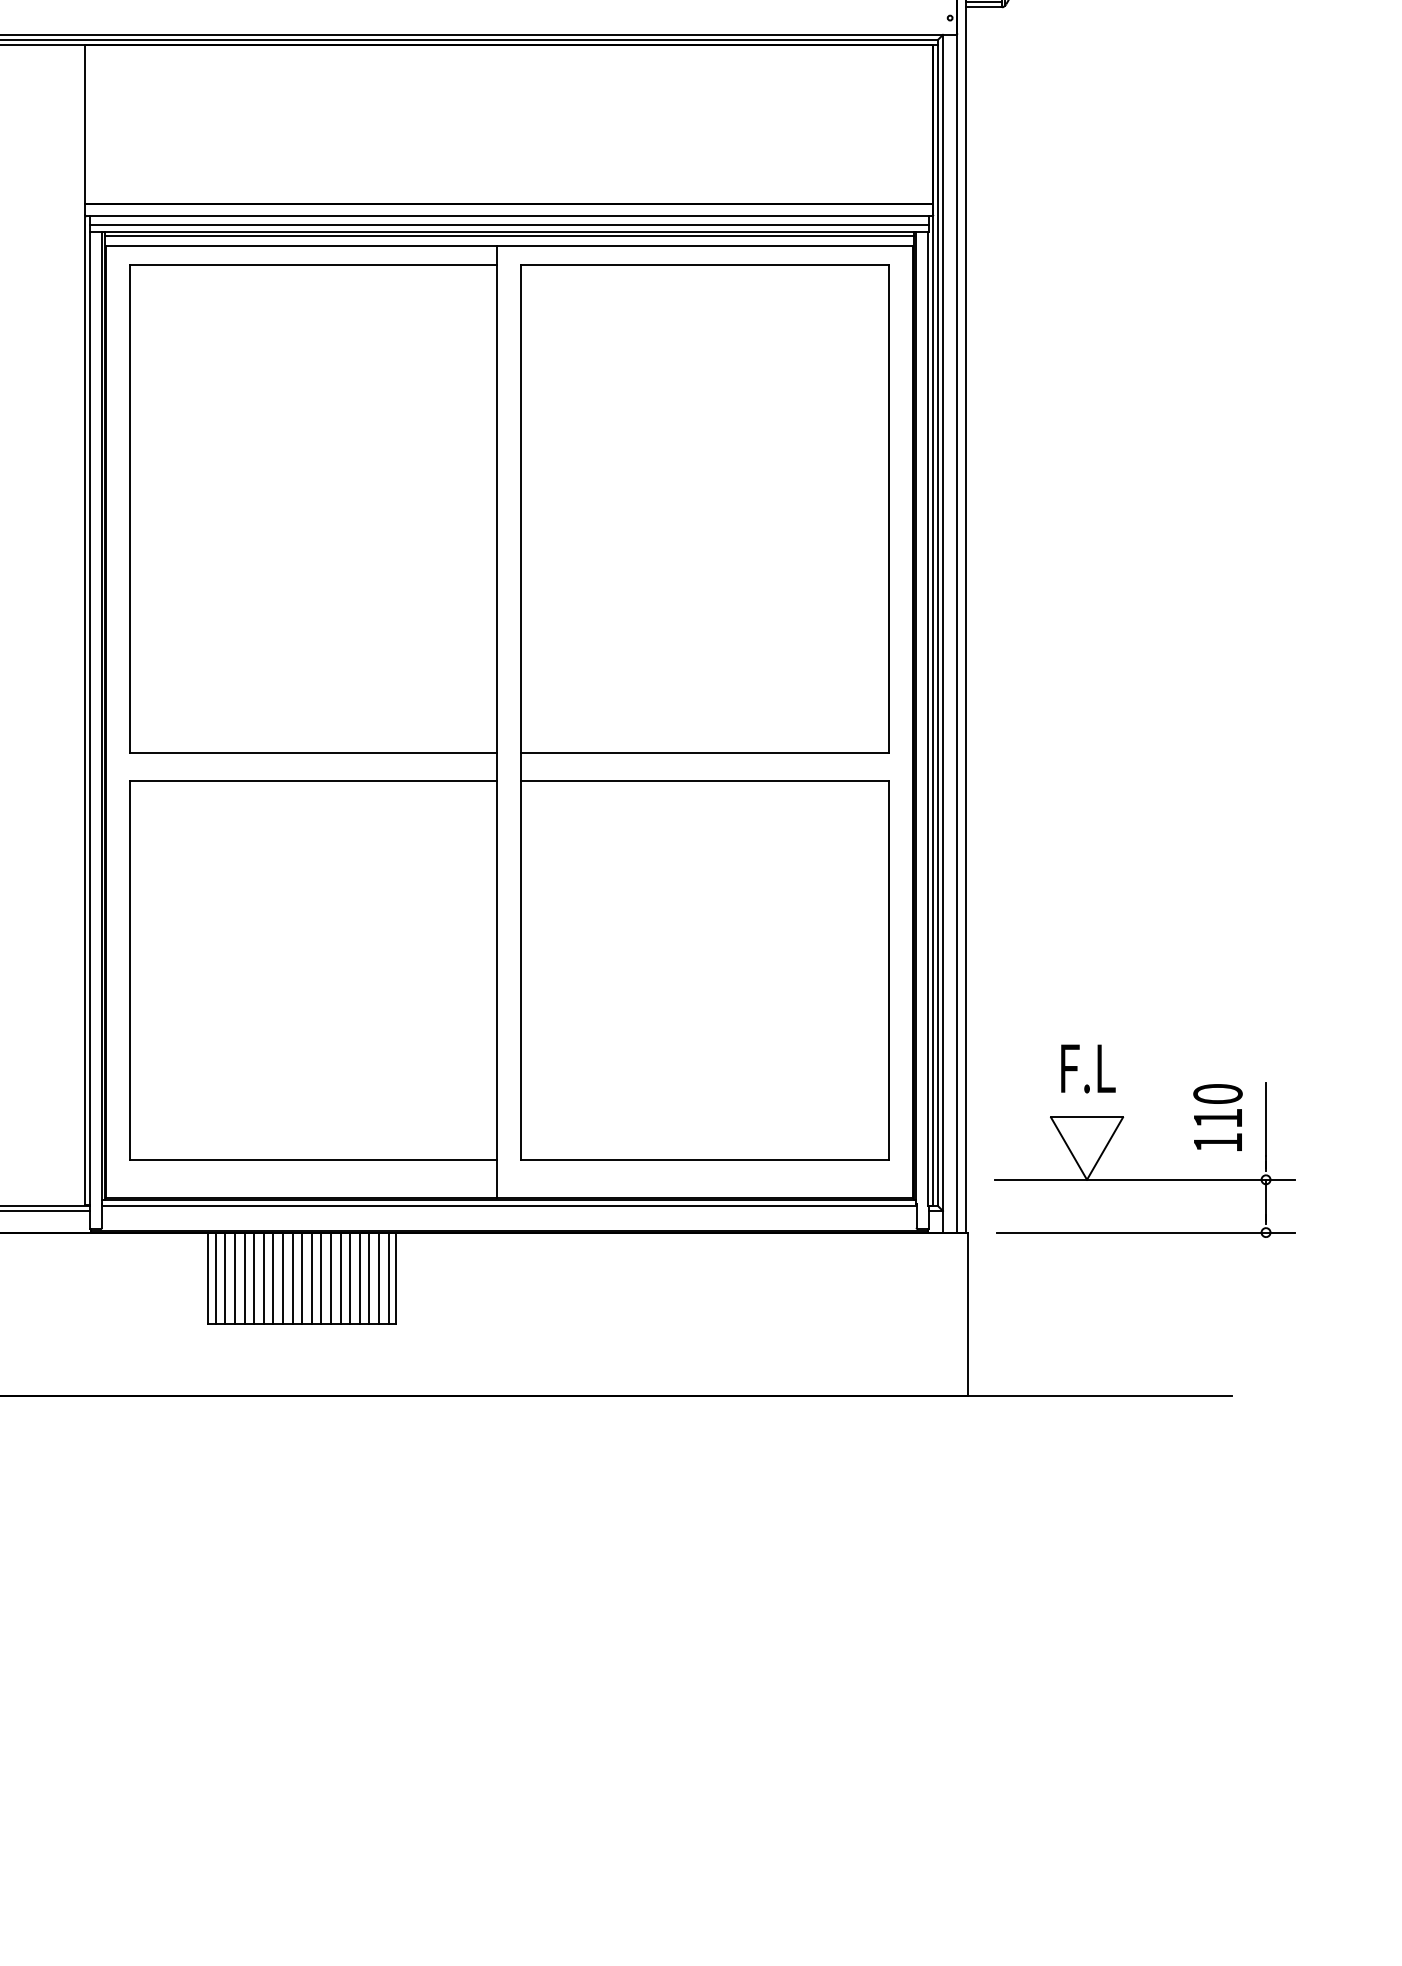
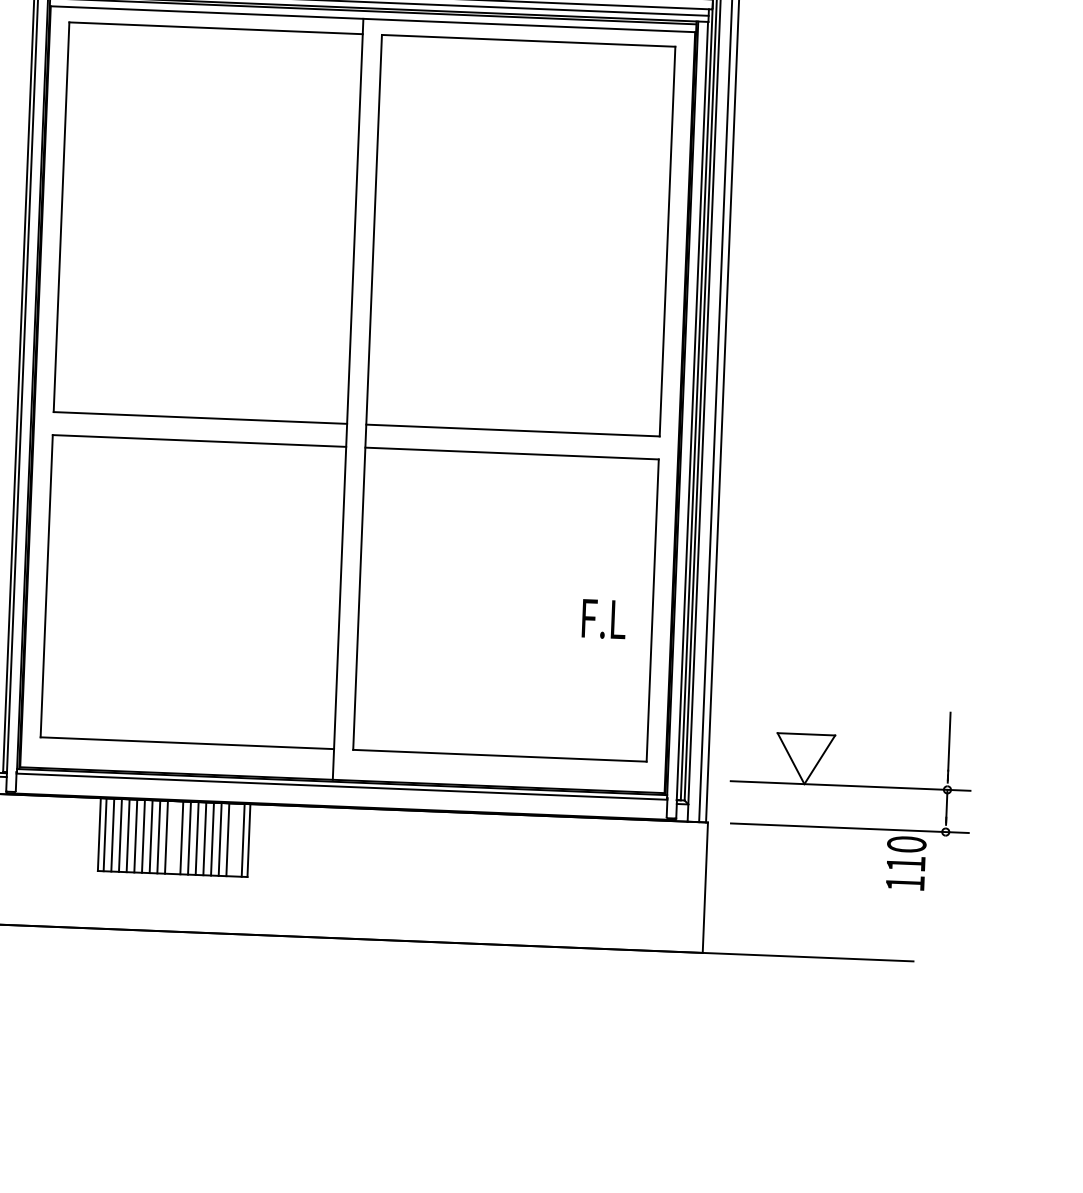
text: (1088, 1068) -> (604, 618), moved
text: (1217, 1117) -> (905, 863), moved
line: (302, 1277) -> (174, 837), removed
line: (378, 1277) -> (235, 839), removed

